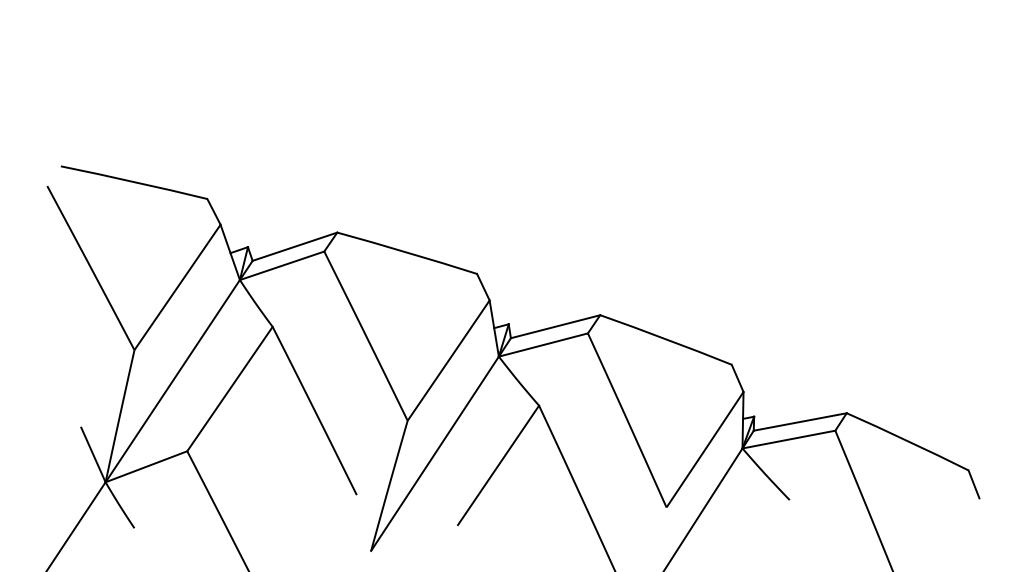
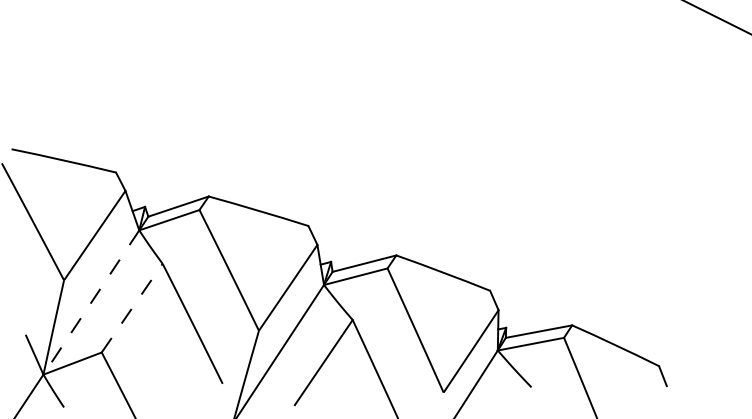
line: (172, 381) -> (91, 302), solid -> dashed
line: (230, 389) -> (132, 308), solid -> dashed

